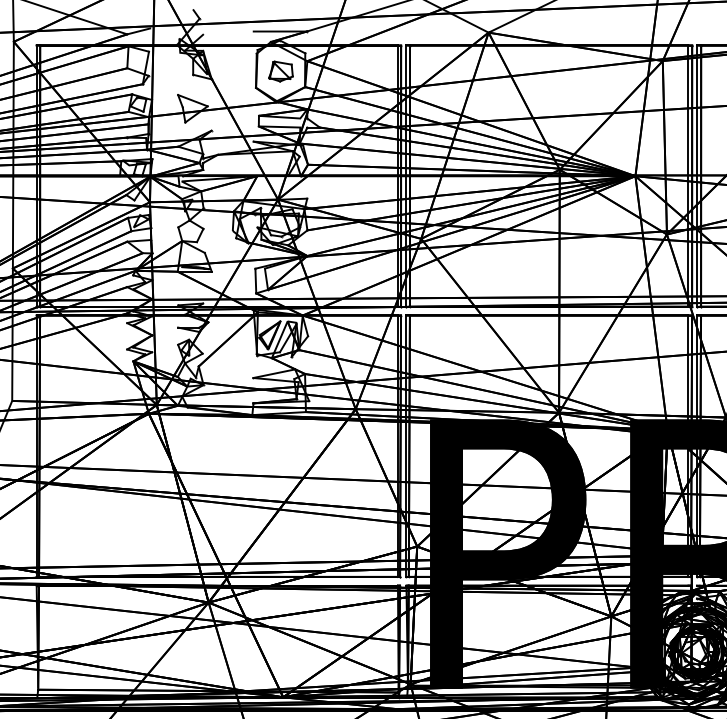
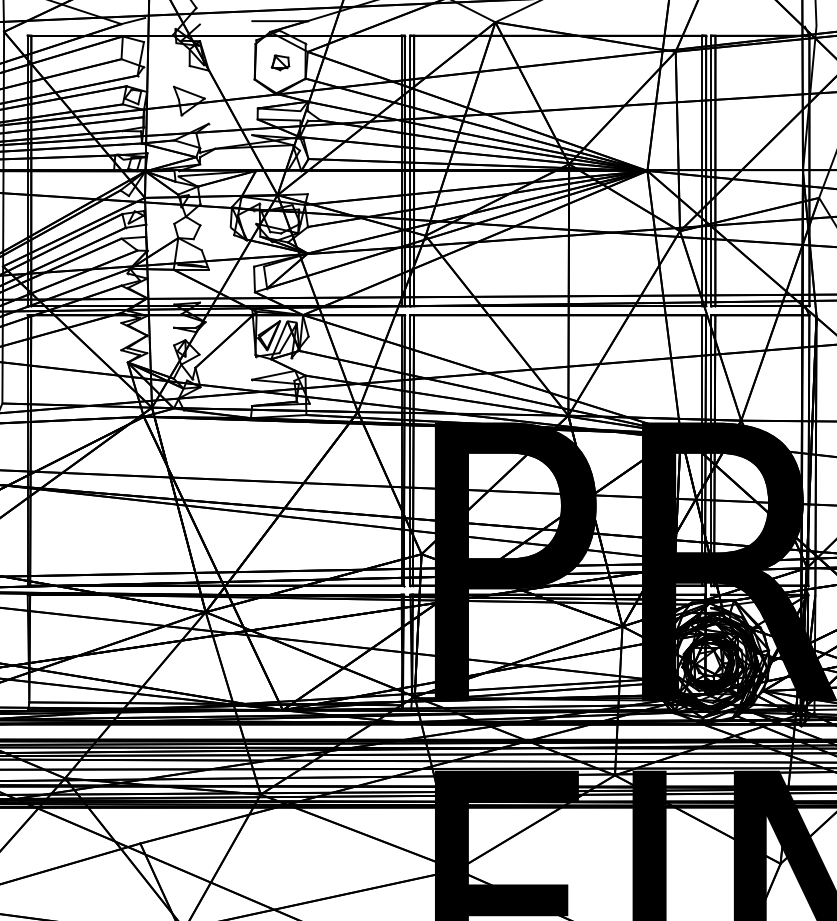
part: (280, 71) -> (280, 62), size x0.7

